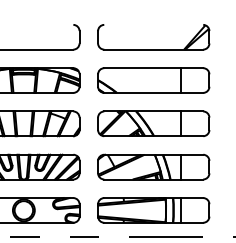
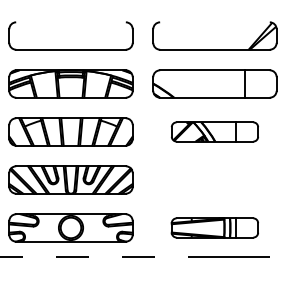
part: (153, 123) -> (214, 131), size x0.7
part: (153, 166) -> (214, 179), removed
part: (153, 210) -> (214, 227), size x0.7

